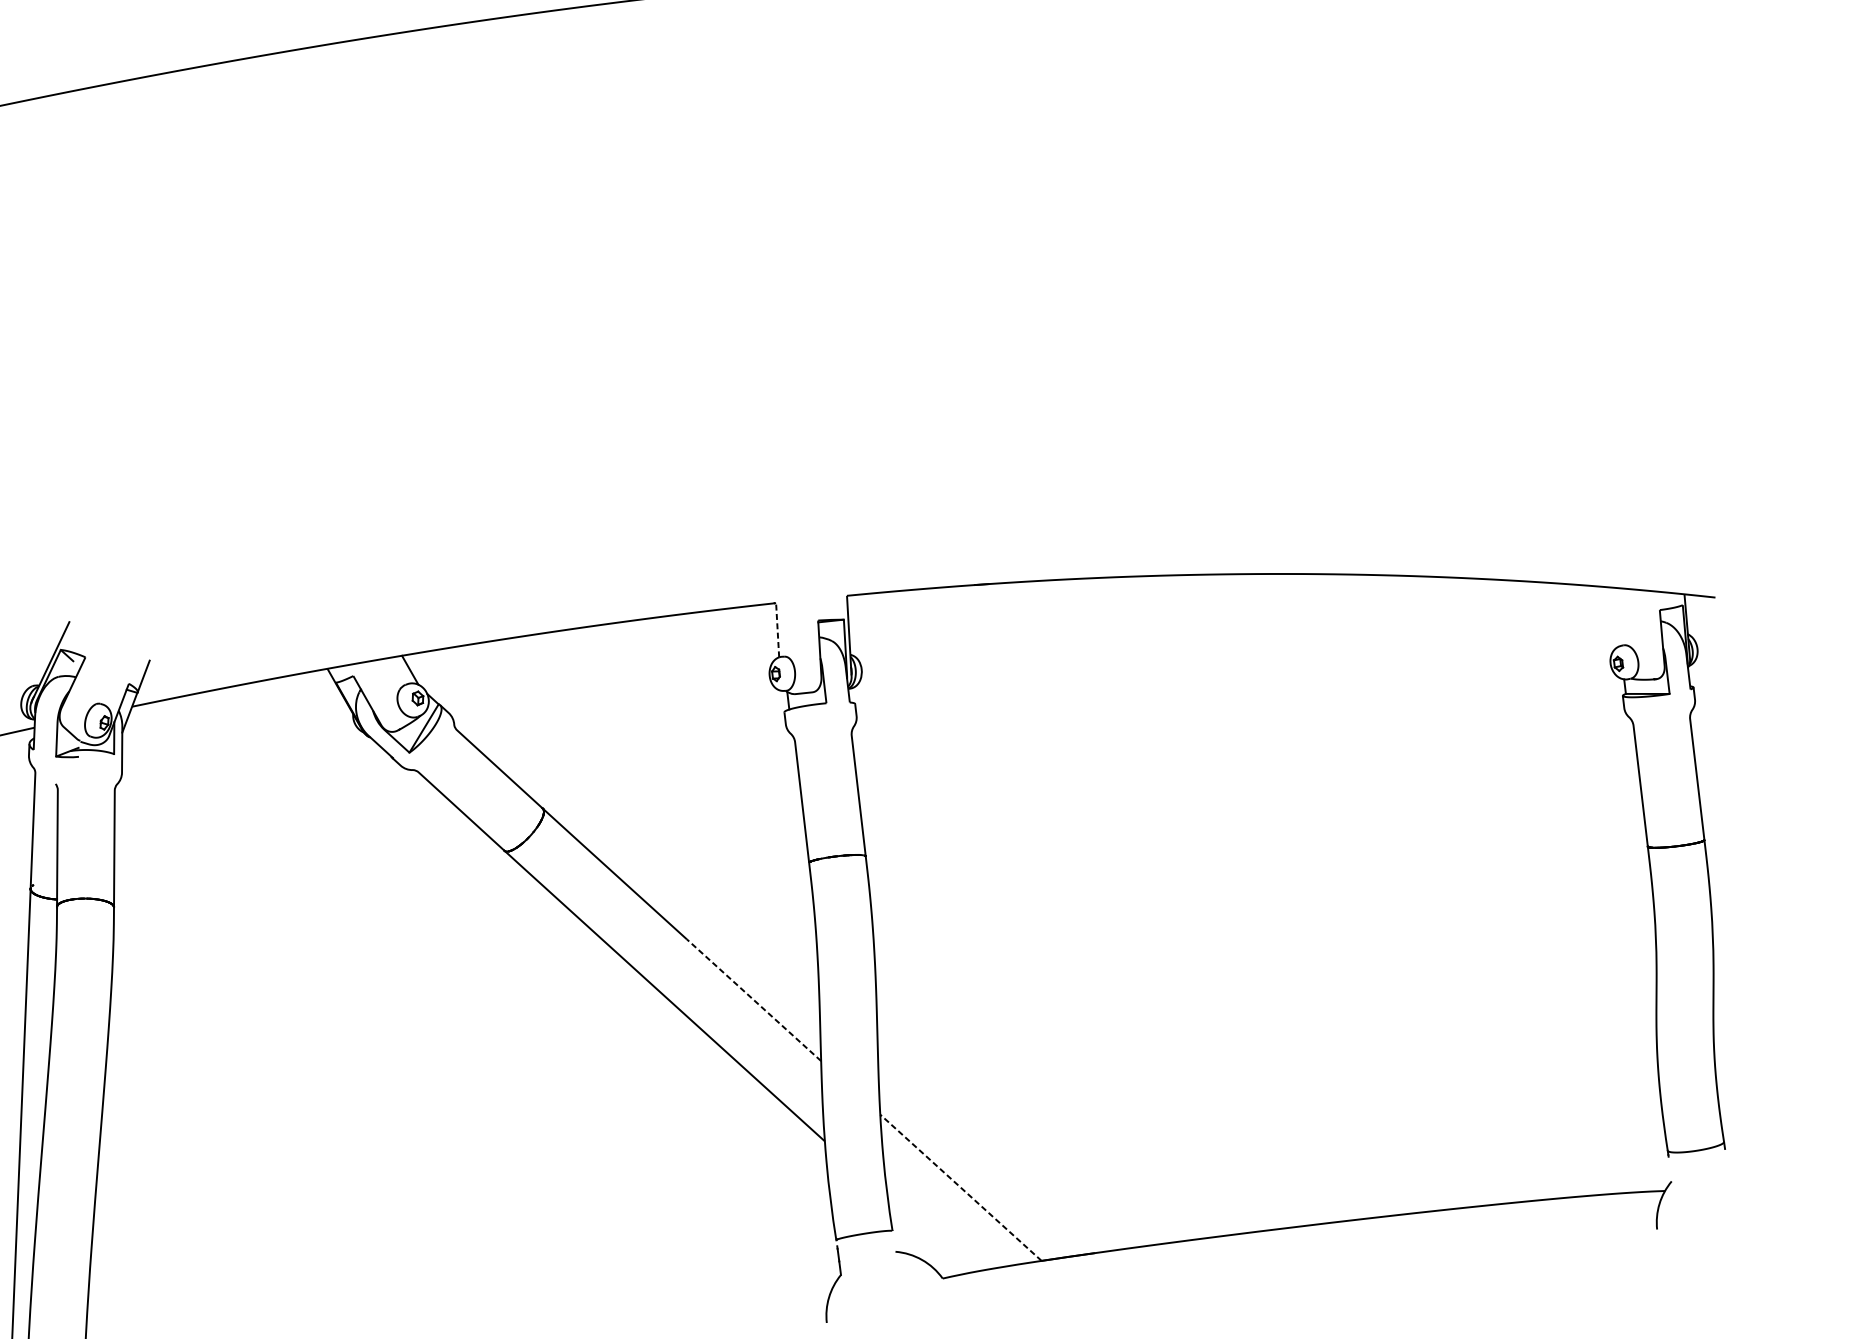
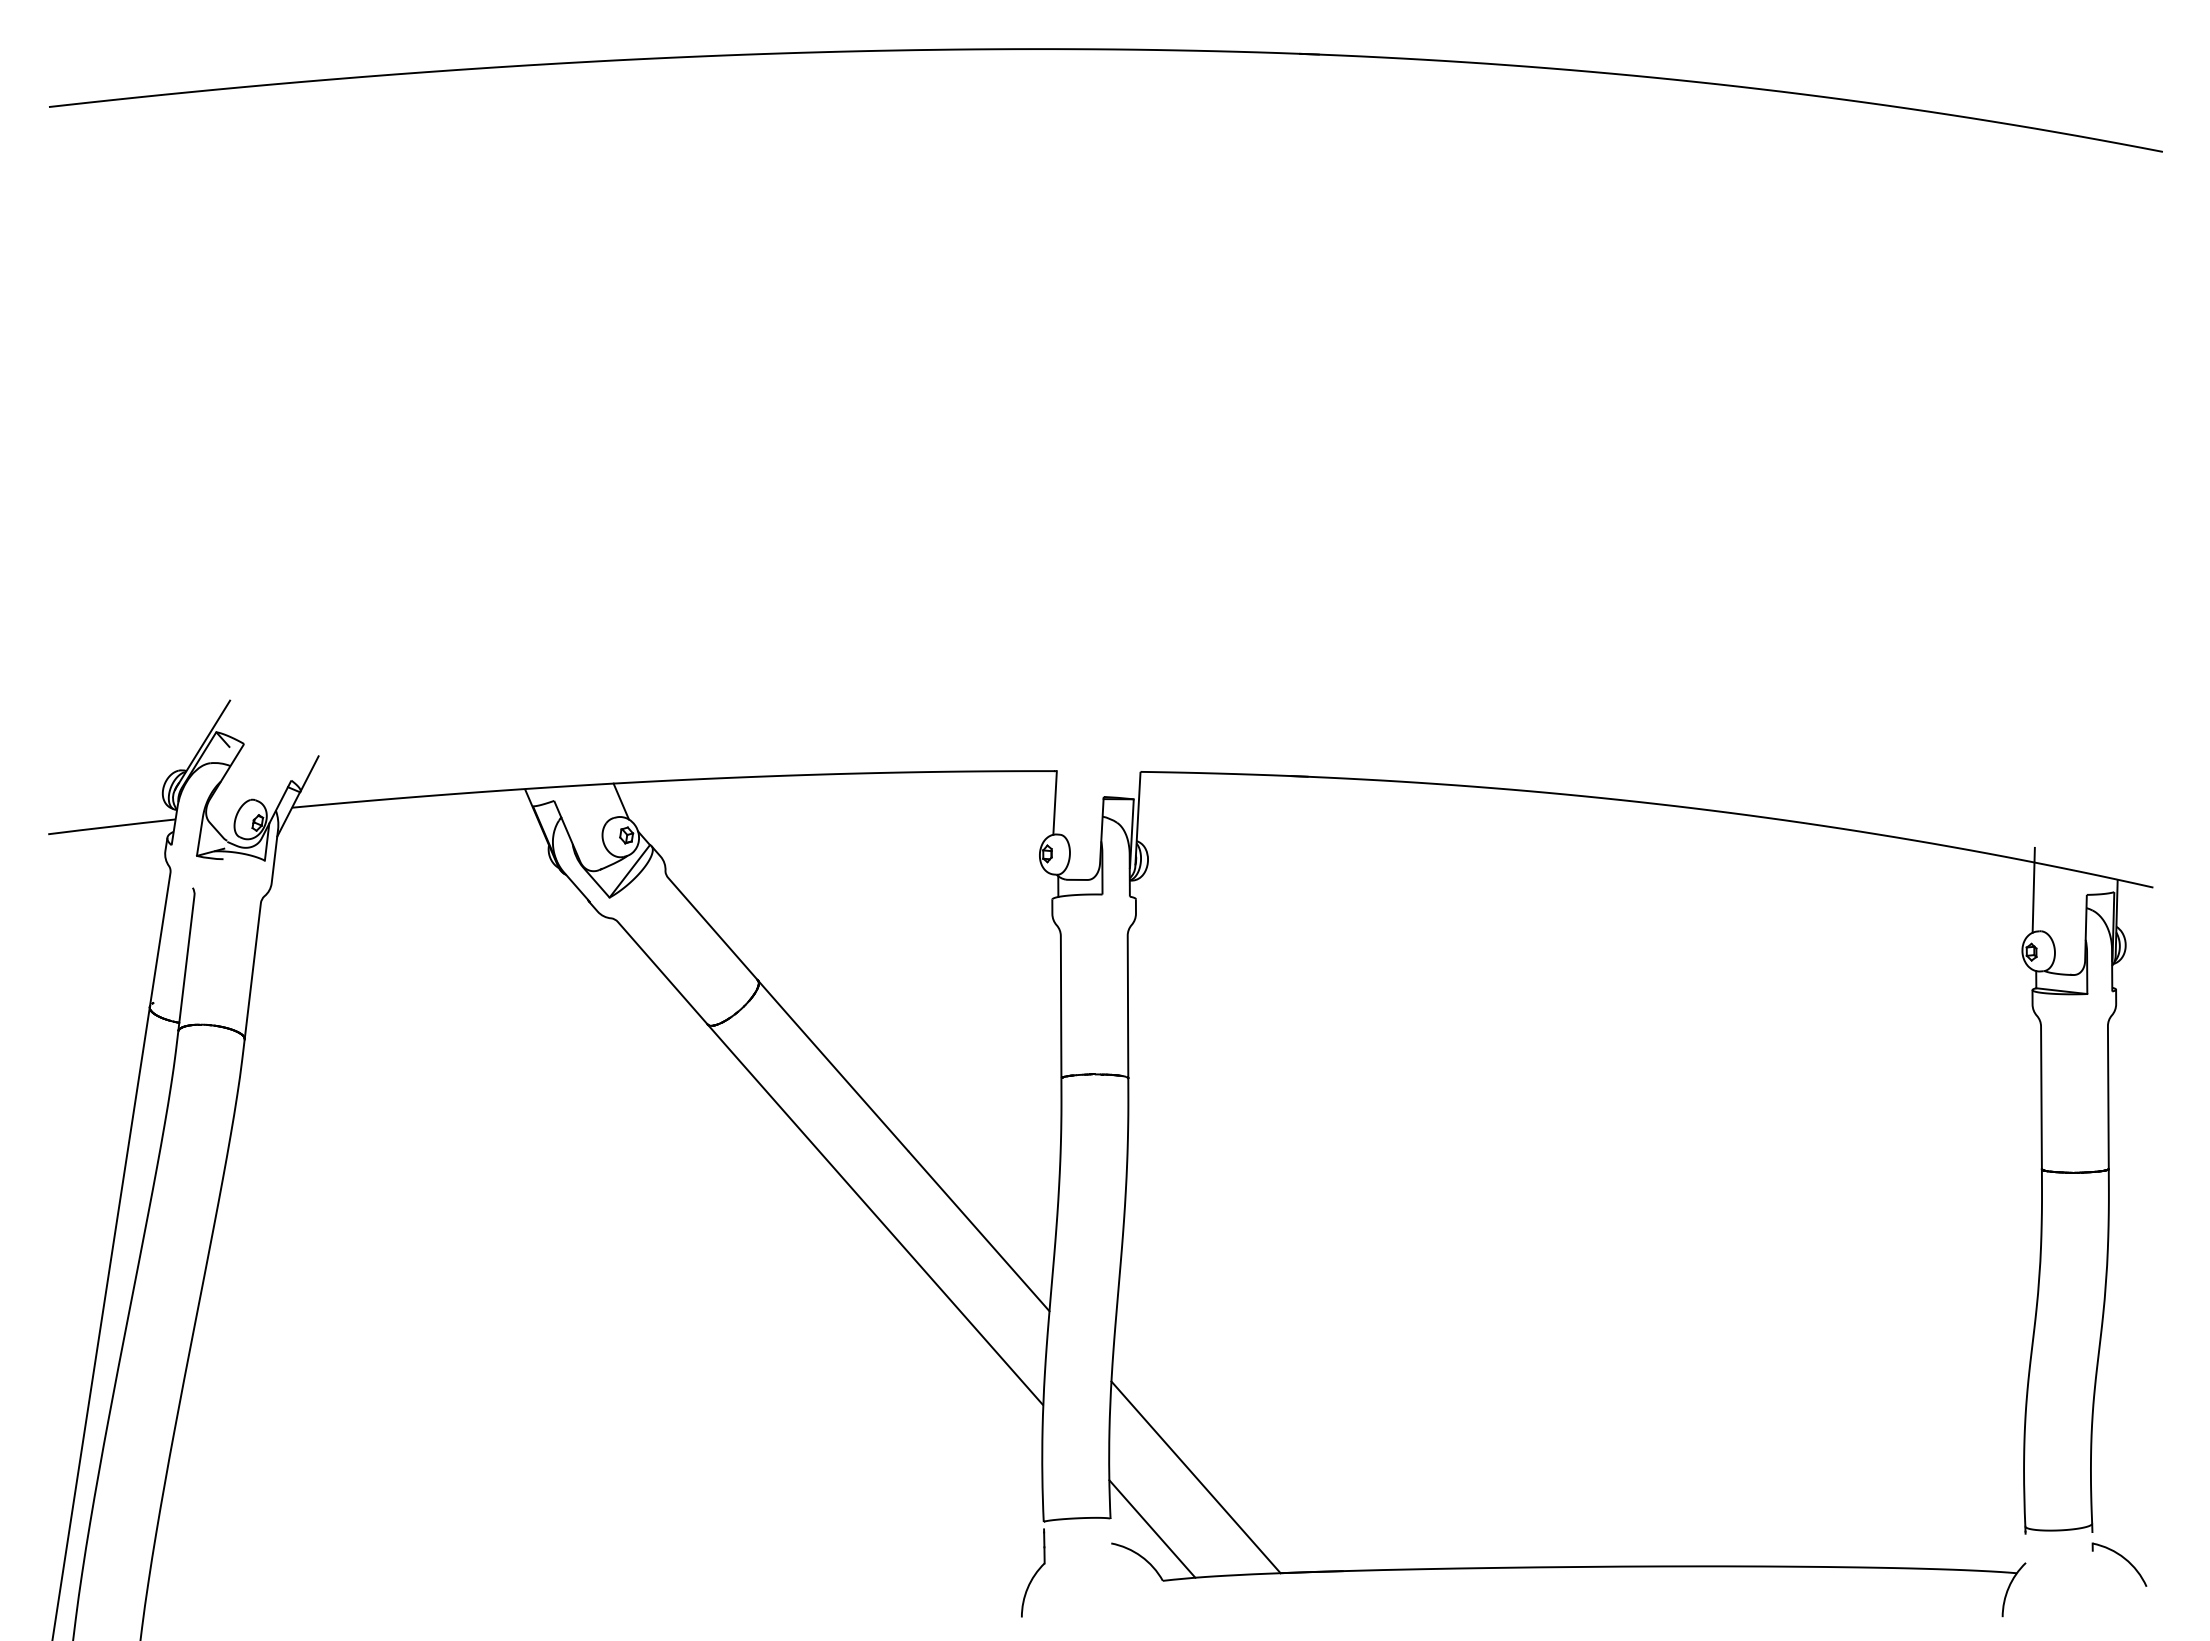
line: (1614, 610) -> (2033, 889), added
line: (777, 629) -> (1055, 802), dashed -> solid
line: (753, 1000) -> (978, 1231), dashed -> solid
part: (1754, 1169) -> (2124, 1559), added
line: (961, 1187) -> (1196, 1477), dashed -> solid
line: (928, 1235) -> (1152, 1528), added

